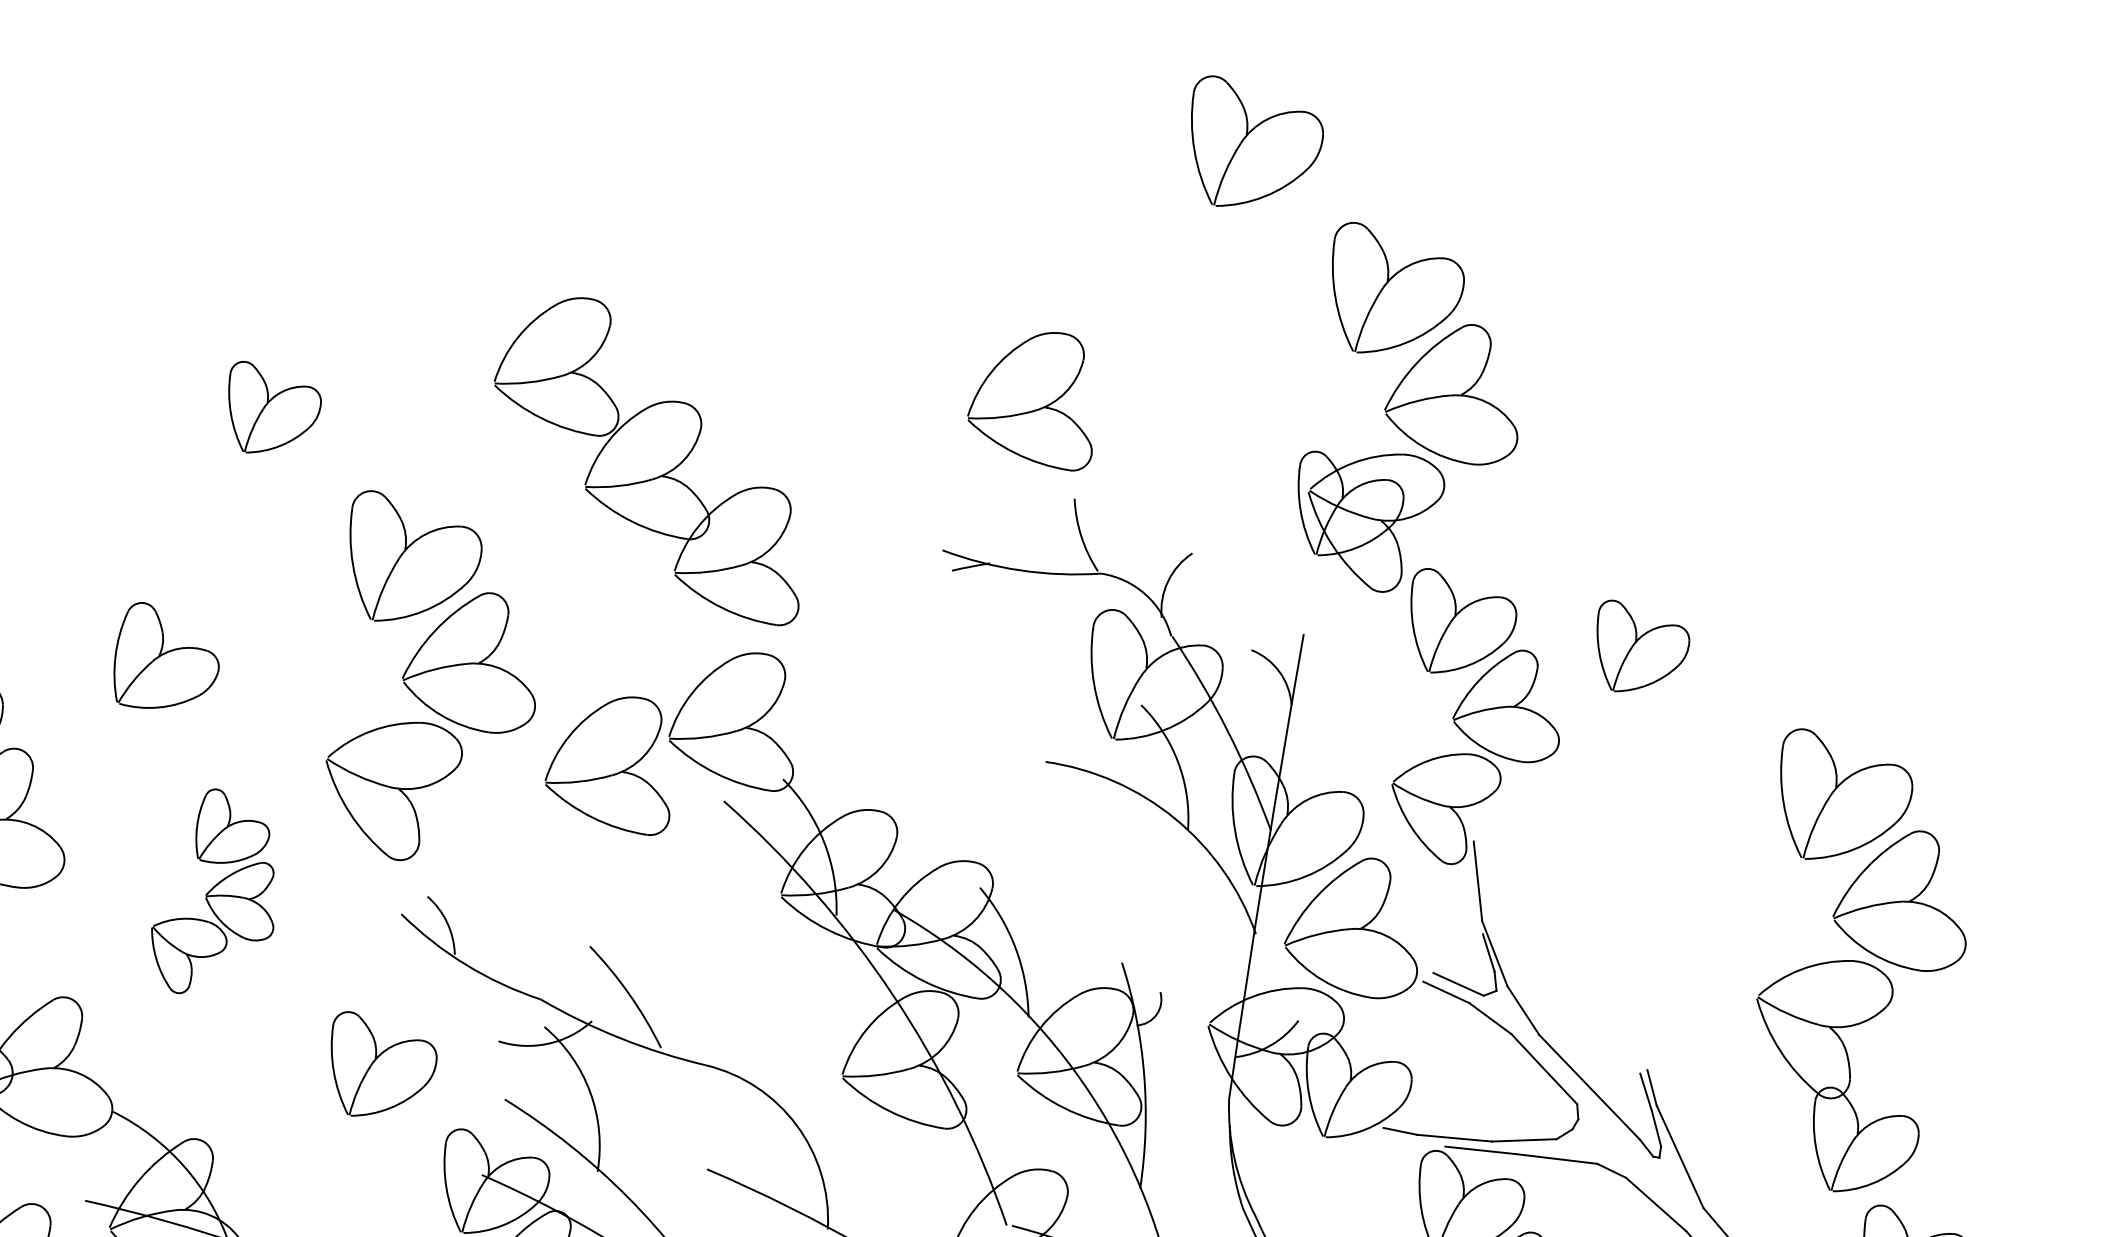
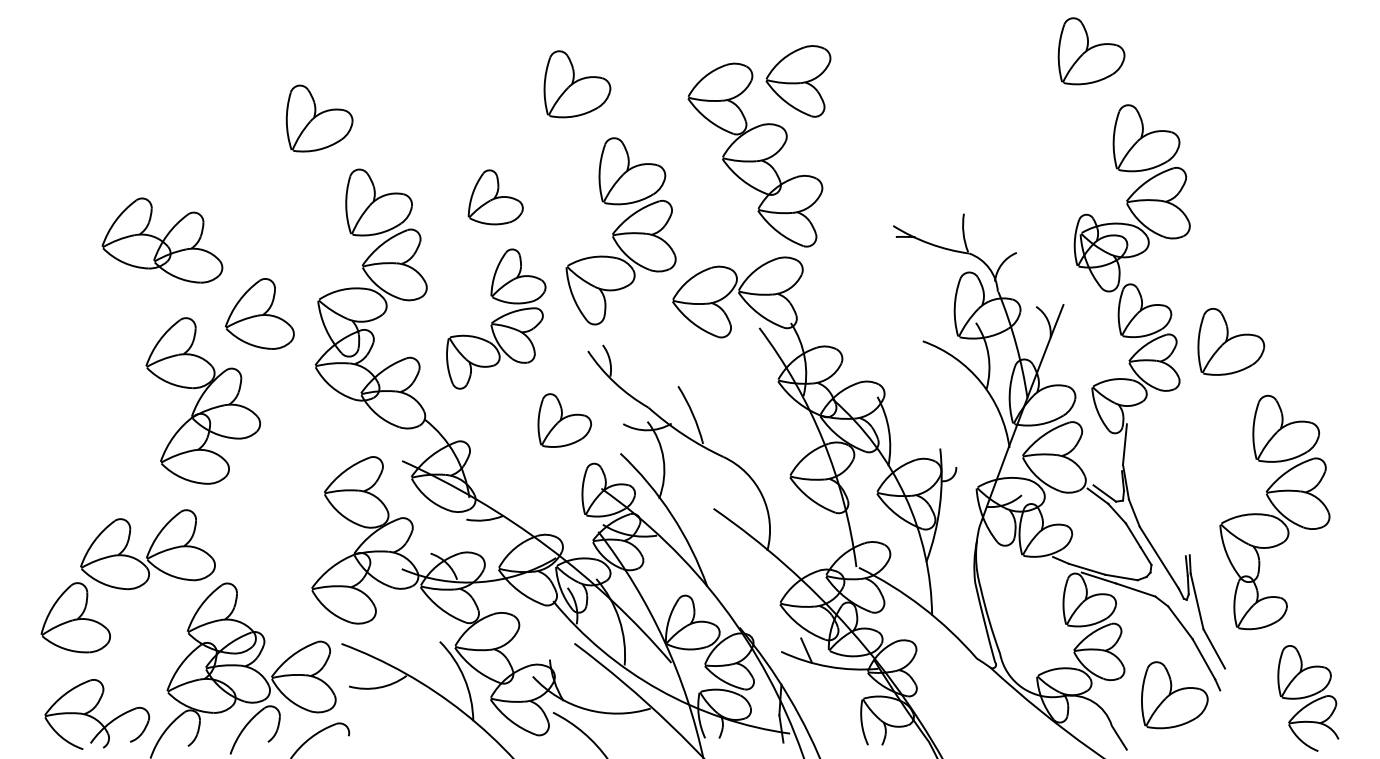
part: (274, 402) -> (577, 84), size x1.43
part: (1030, 408) -> (798, 81), moved
part: (1643, 639) -> (1231, 341), size x1.43
part: (211, 887) -> (496, 318), size x1.43
part: (1856, 953) -> (1274, 512), moved

